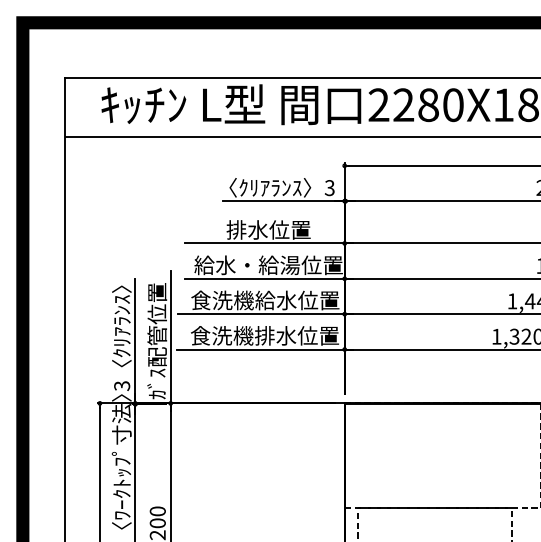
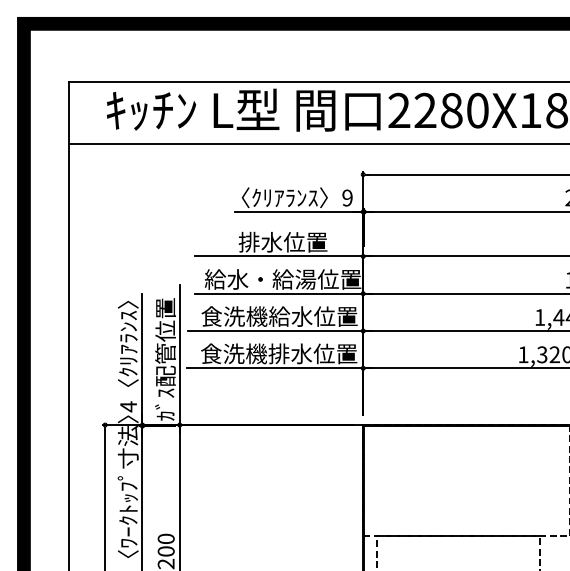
text: (329, 188) -> (347, 198), 3 -> 9
text: (122, 385) -> (128, 406), 3 -> 4

